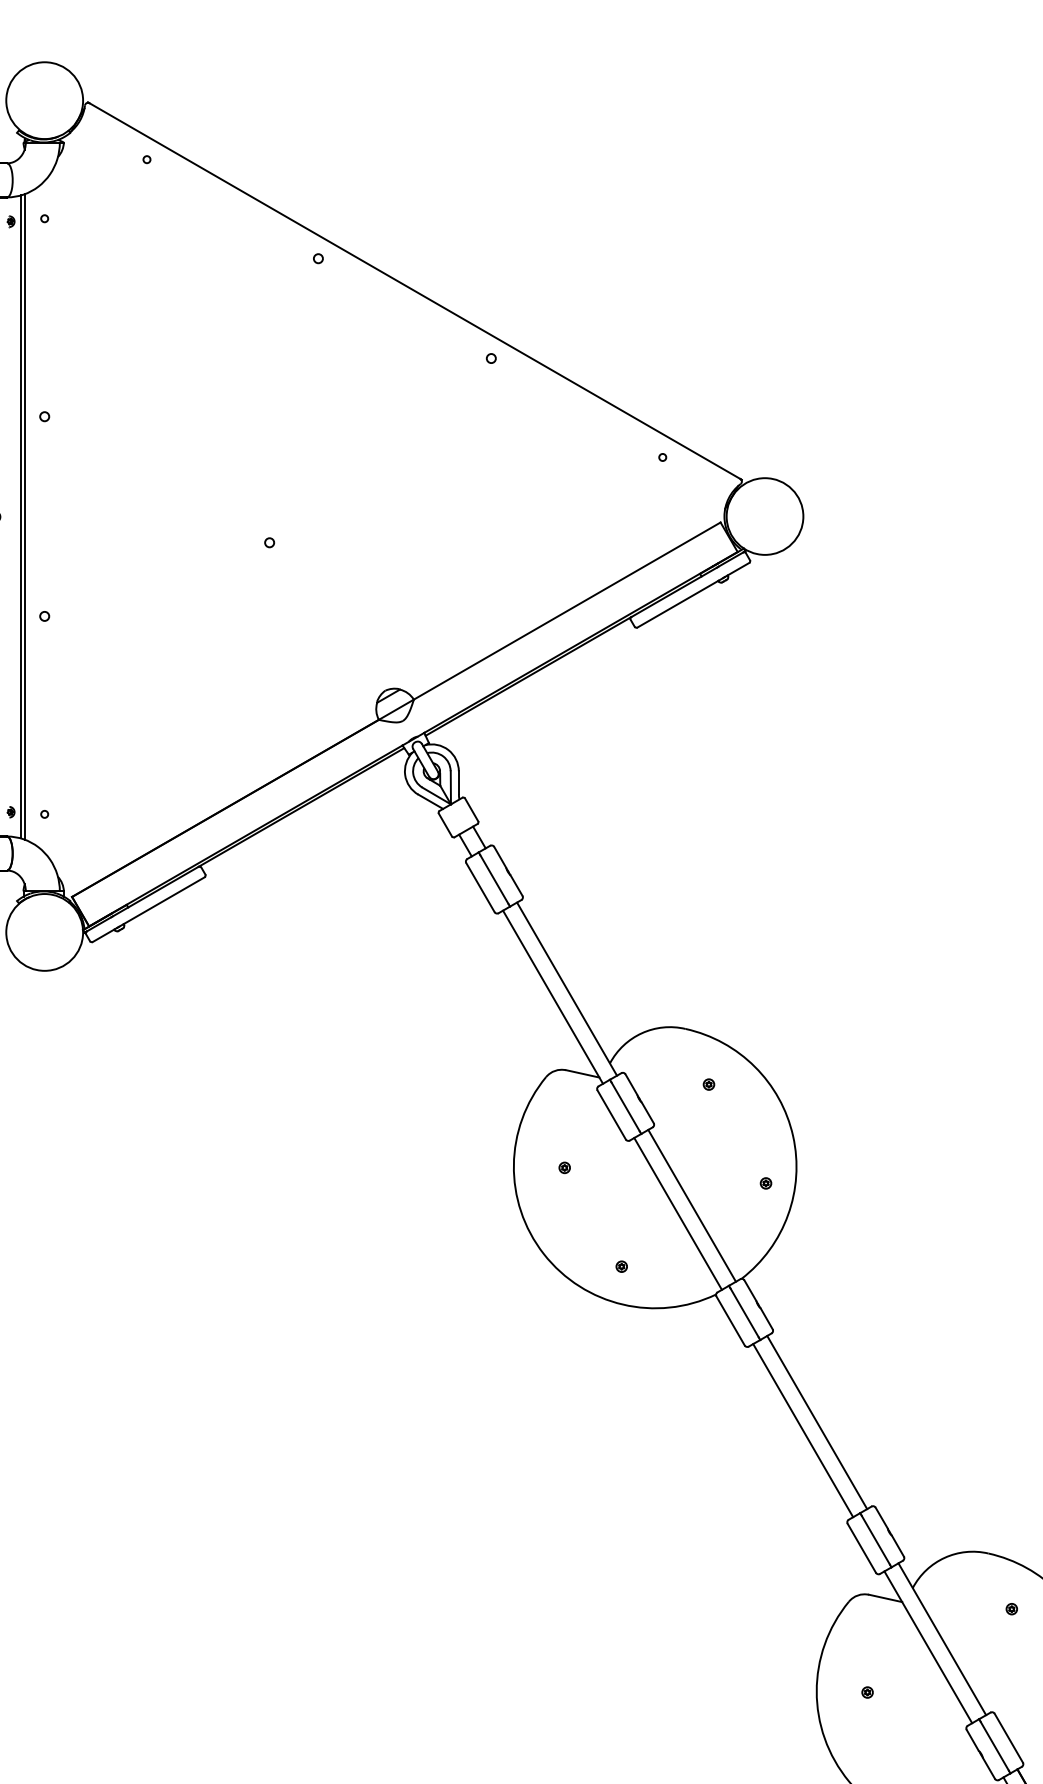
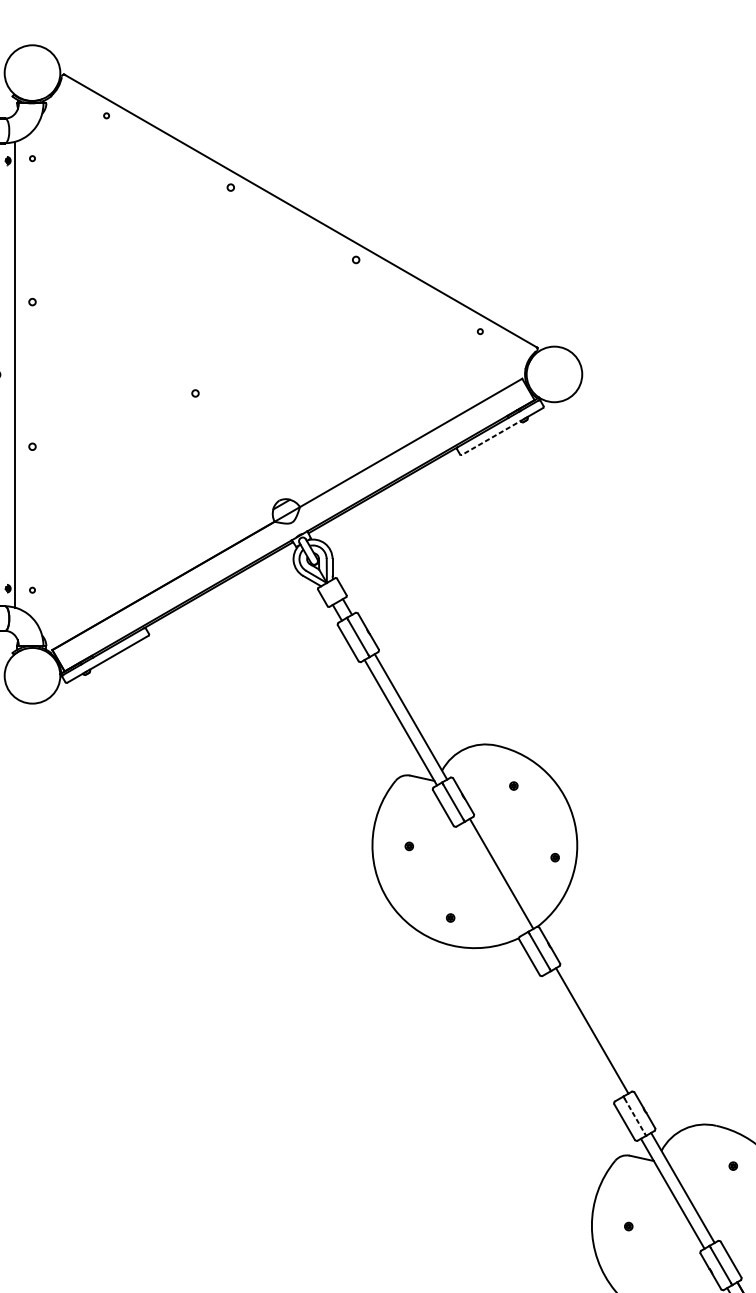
line: (24, 516) -> (17, 374), removed
line: (679, 603) -> (492, 437), solid -> dashed
line: (677, 1213) -> (491, 879), removed
line: (803, 1430) -> (582, 1036), removed
line: (876, 1540) -> (635, 1116), solid -> dashed

